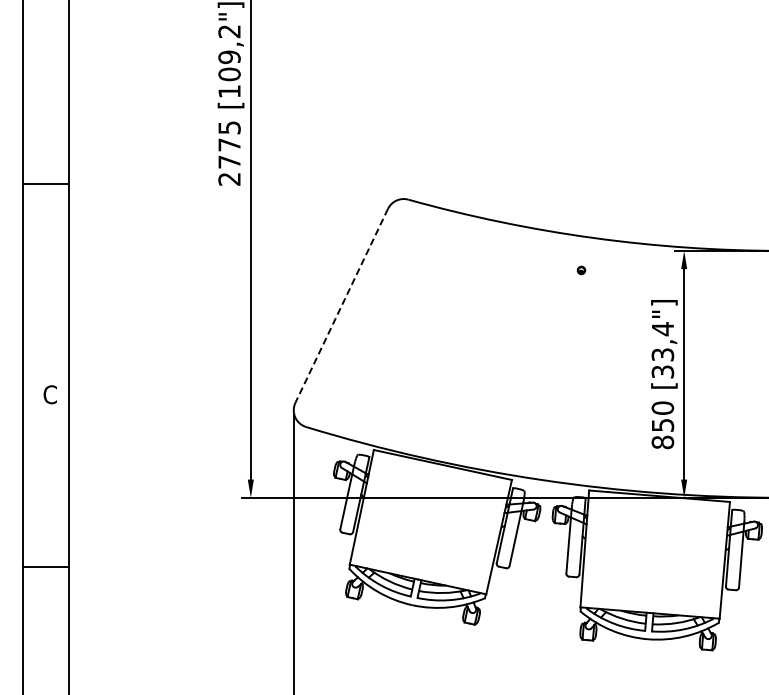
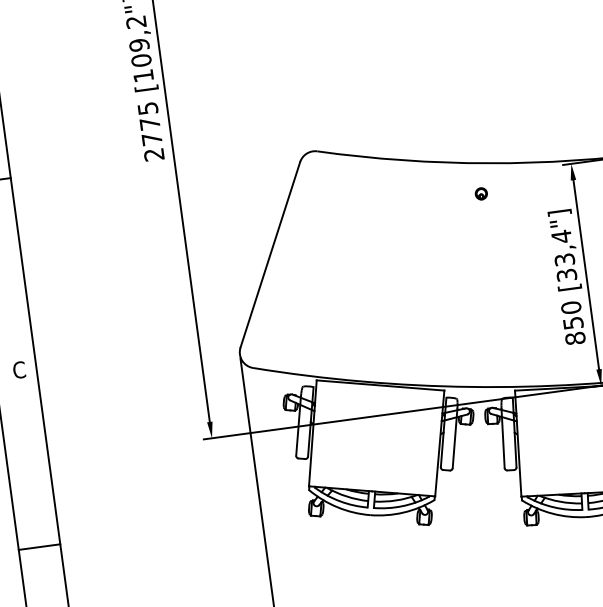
part: (581, 270) -> (481, 193), size x1.67
line: (341, 306) -> (270, 255), dashed -> solid
line: (46, 567) -> (39, 547), moved

